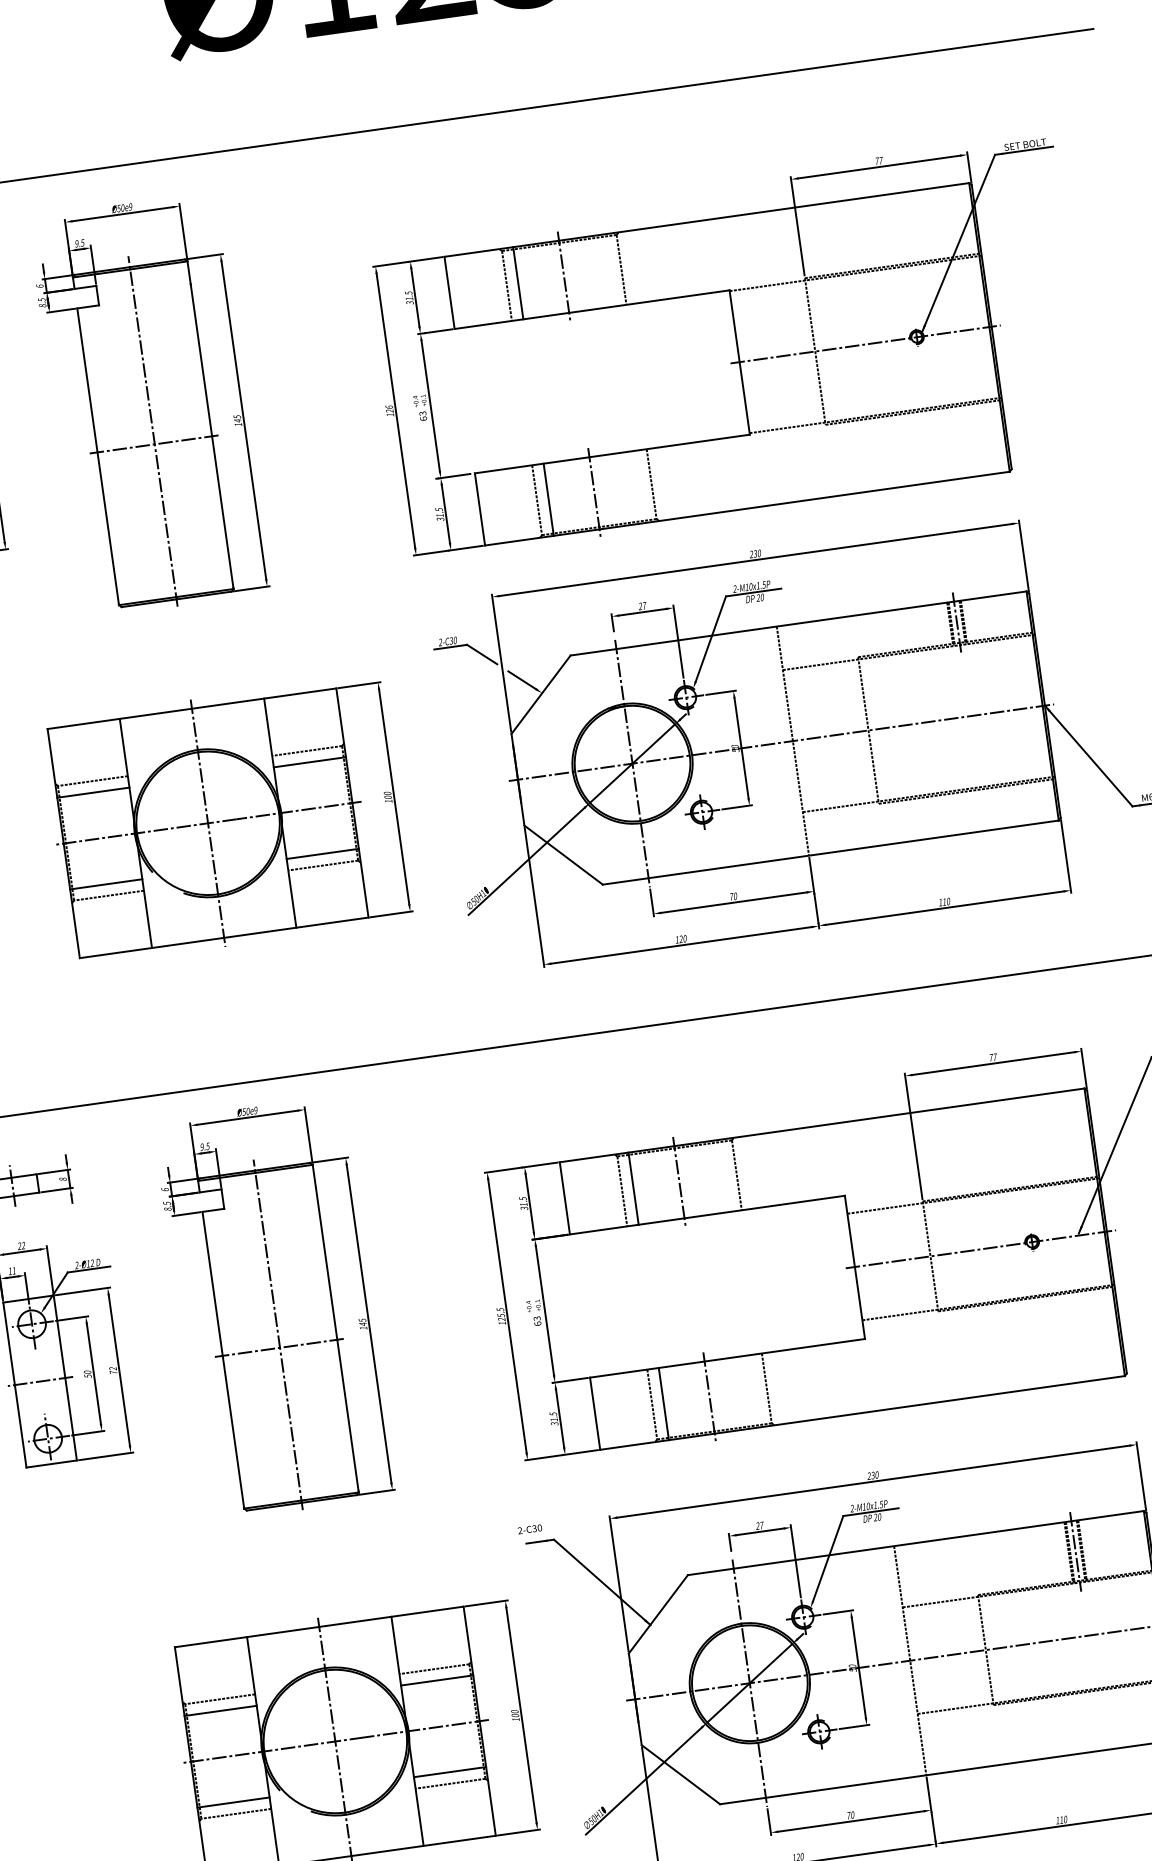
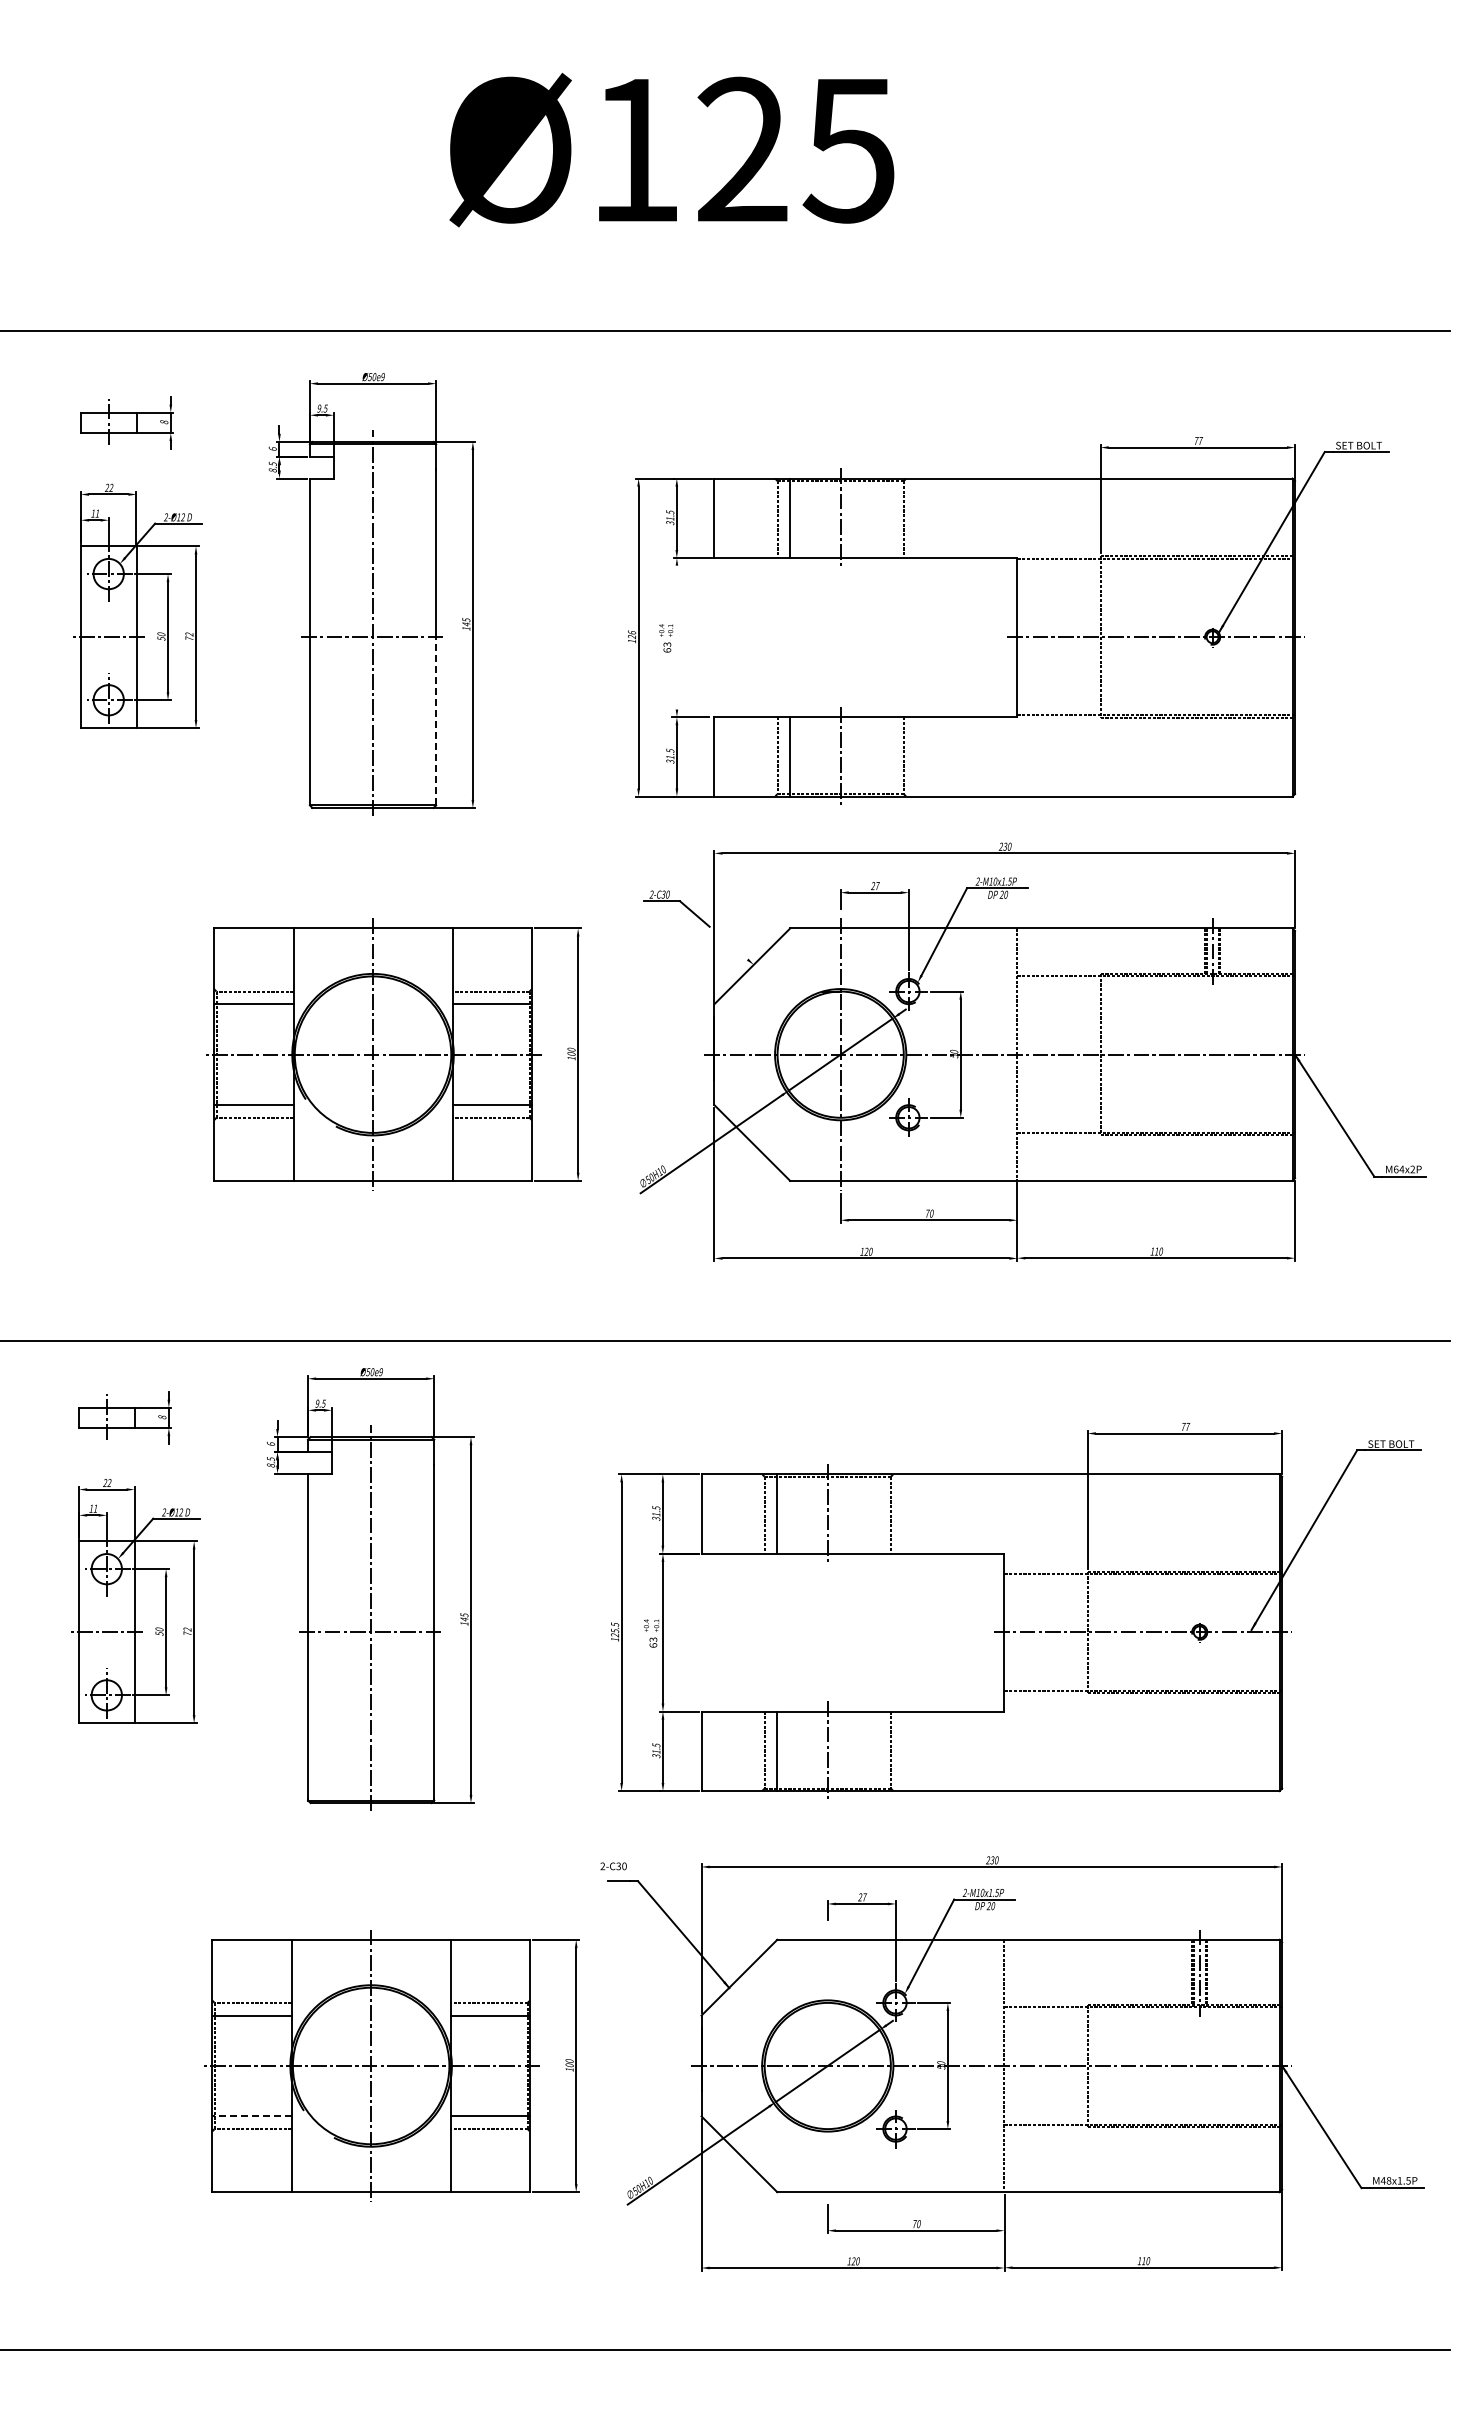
line: (430, 405) -> (676, 637), removed
line: (223, 511) -> (436, 720), solid -> dashed
line: (521, 680) -> (733, 947), removed
line: (749, 1682) -> (827, 2065), removed
line: (233, 1802) -> (251, 2116), solid -> dashed

